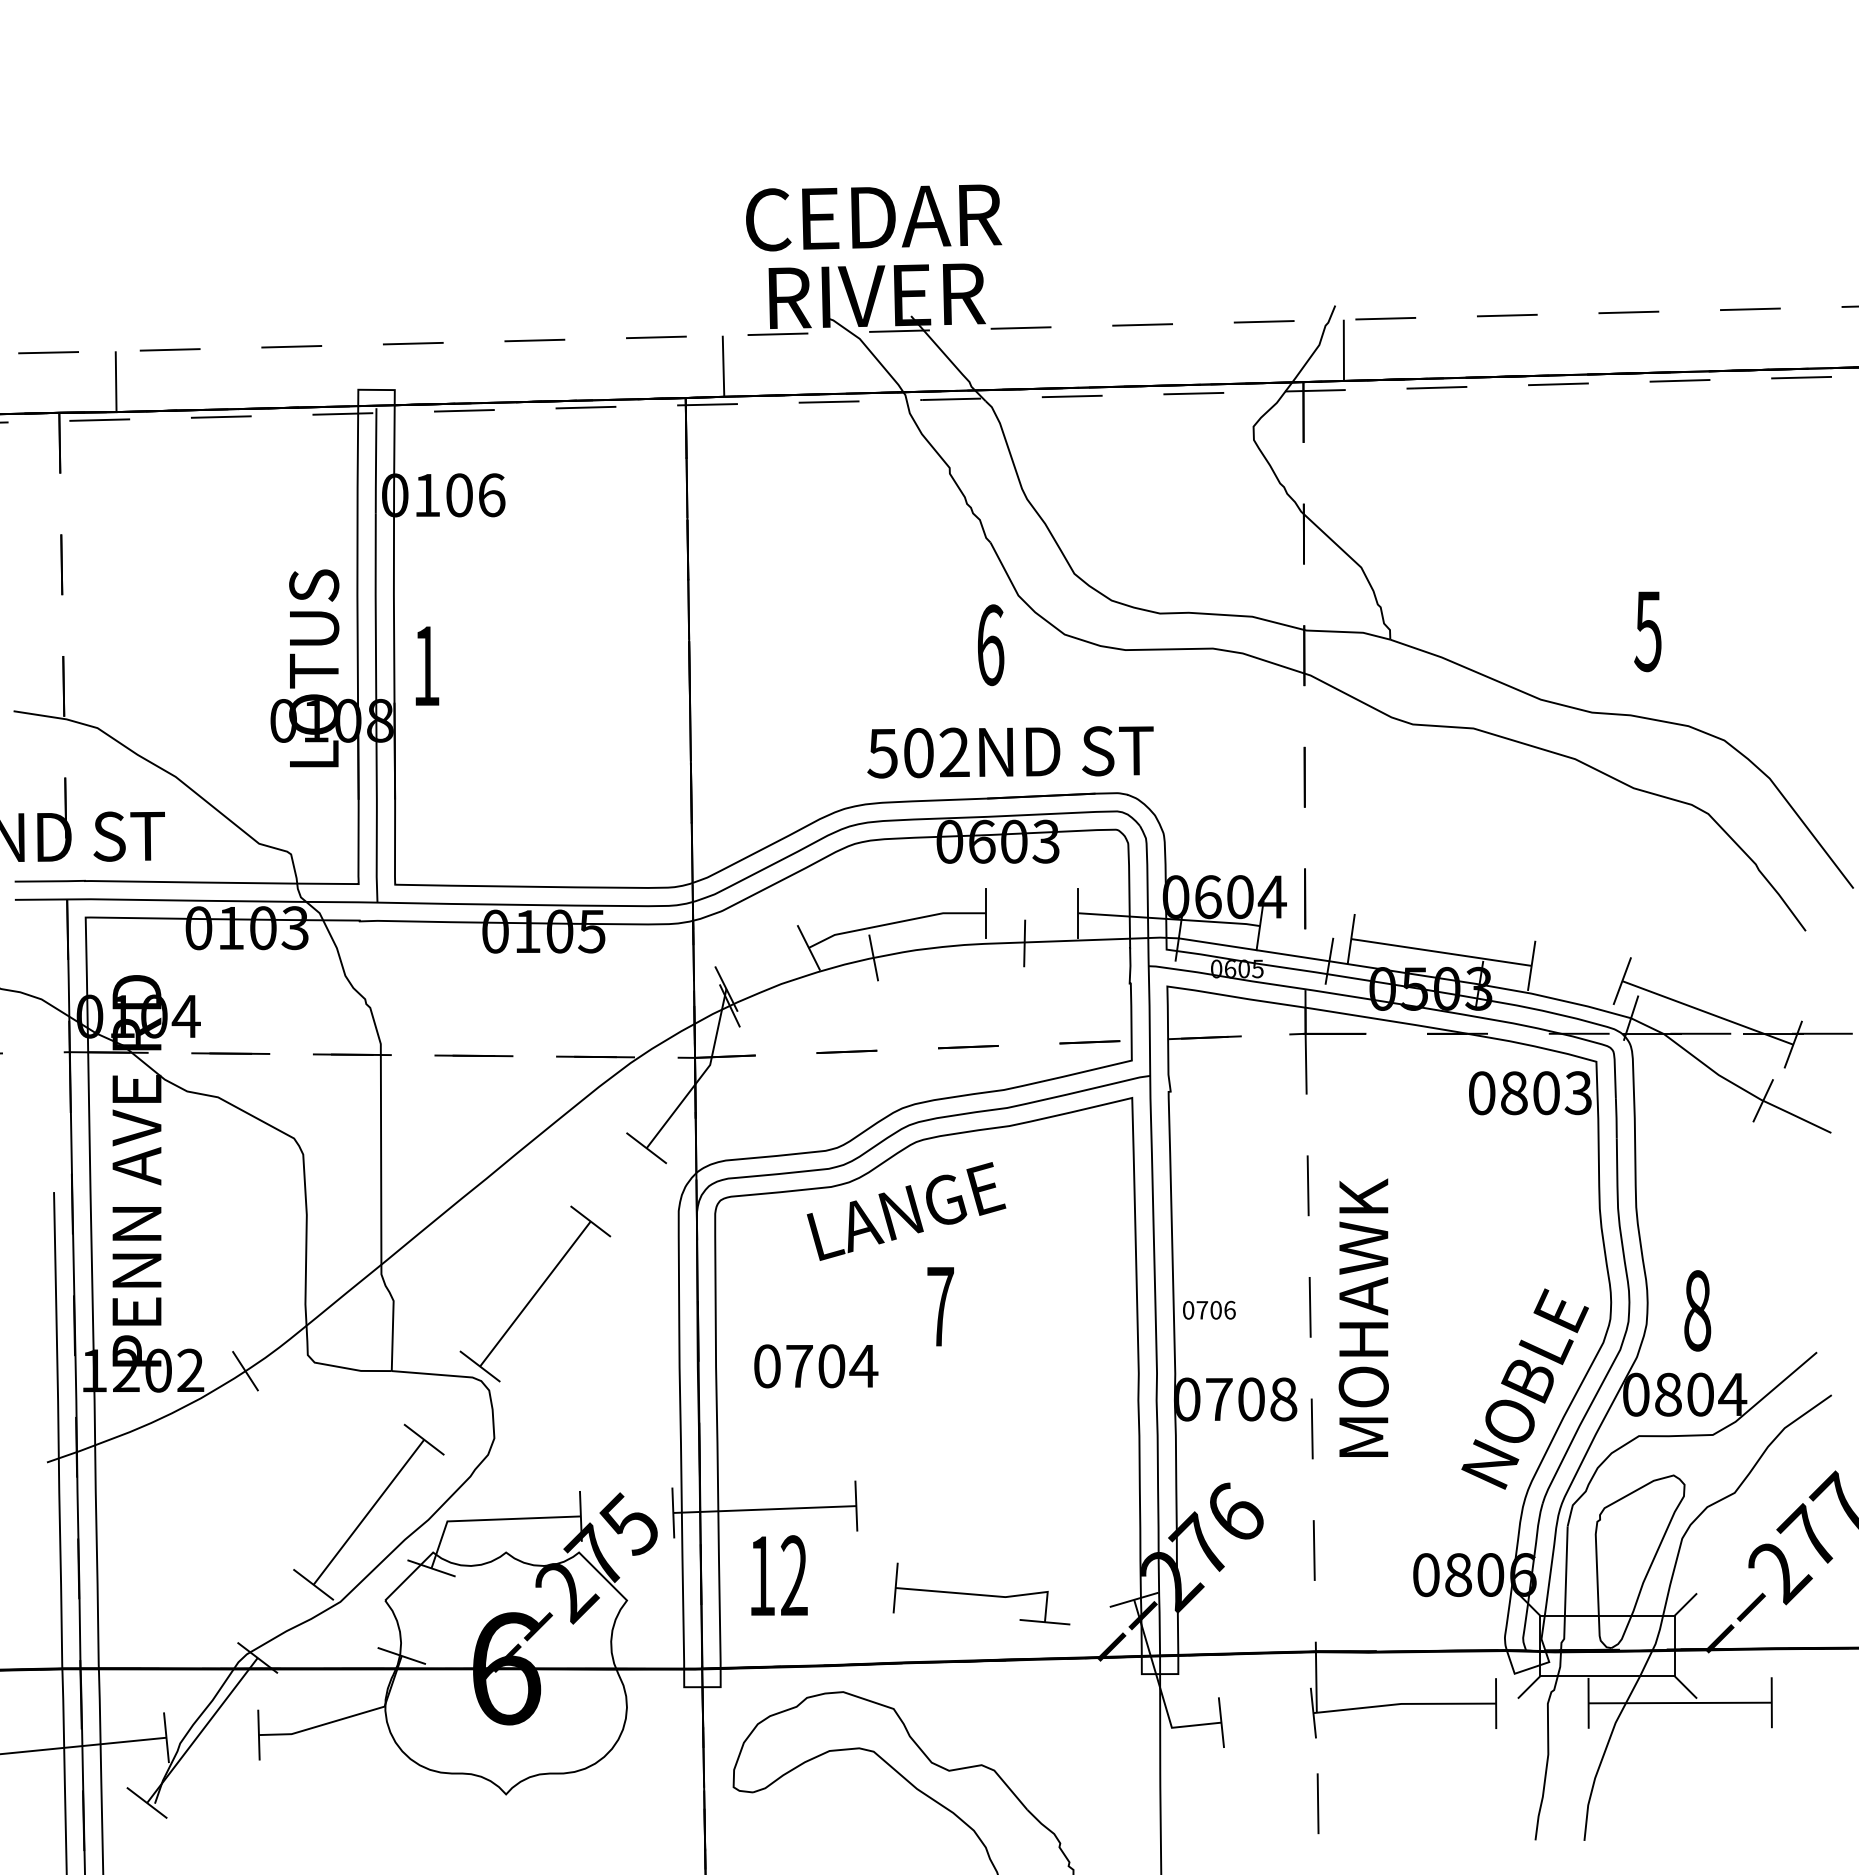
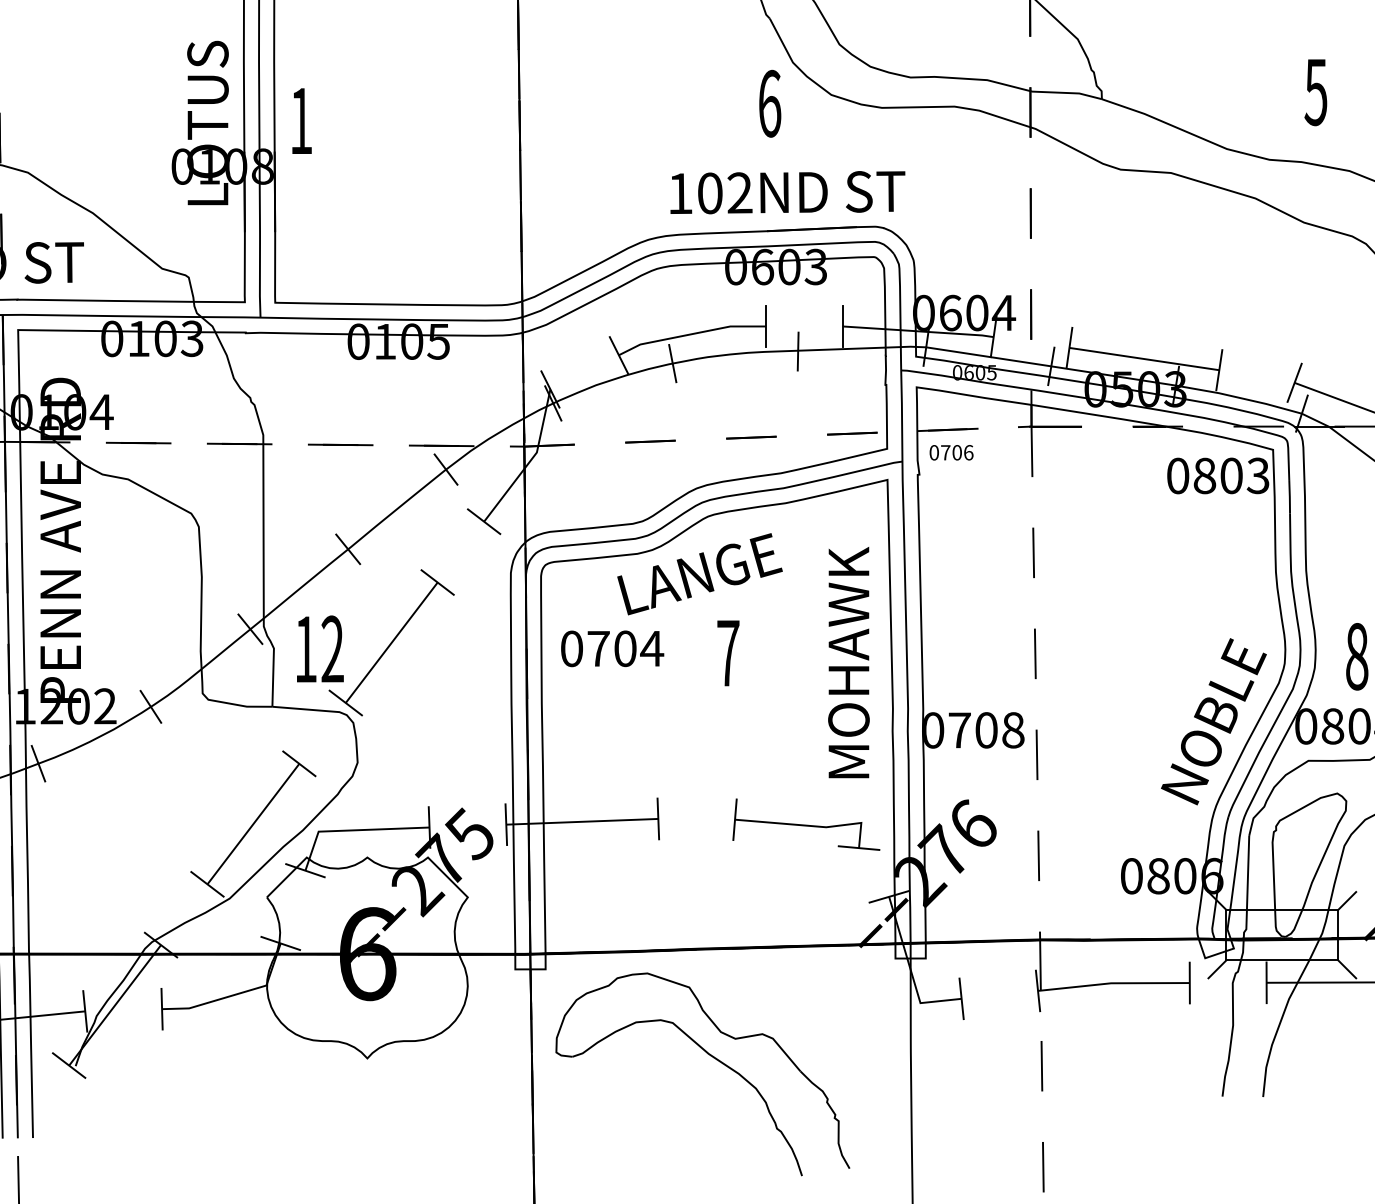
text: (882, 753) -> (680, 193), 502ND -> 102ND
line: (600, 1085) -> (445, 469), added
line: (482, 1181) -> (347, 549), added
line: (364, 1277) -> (249, 629), added
text: (1209, 1309) -> (951, 452), moved
text: (1363, 1317) -> (848, 662), moved
text: (816, 1366) -> (612, 648), moved
line: (110, 1439) -> (38, 763), added
text: (779, 1575) -> (320, 648), moved
part: (981, 1593) -> (806, 824), moved

